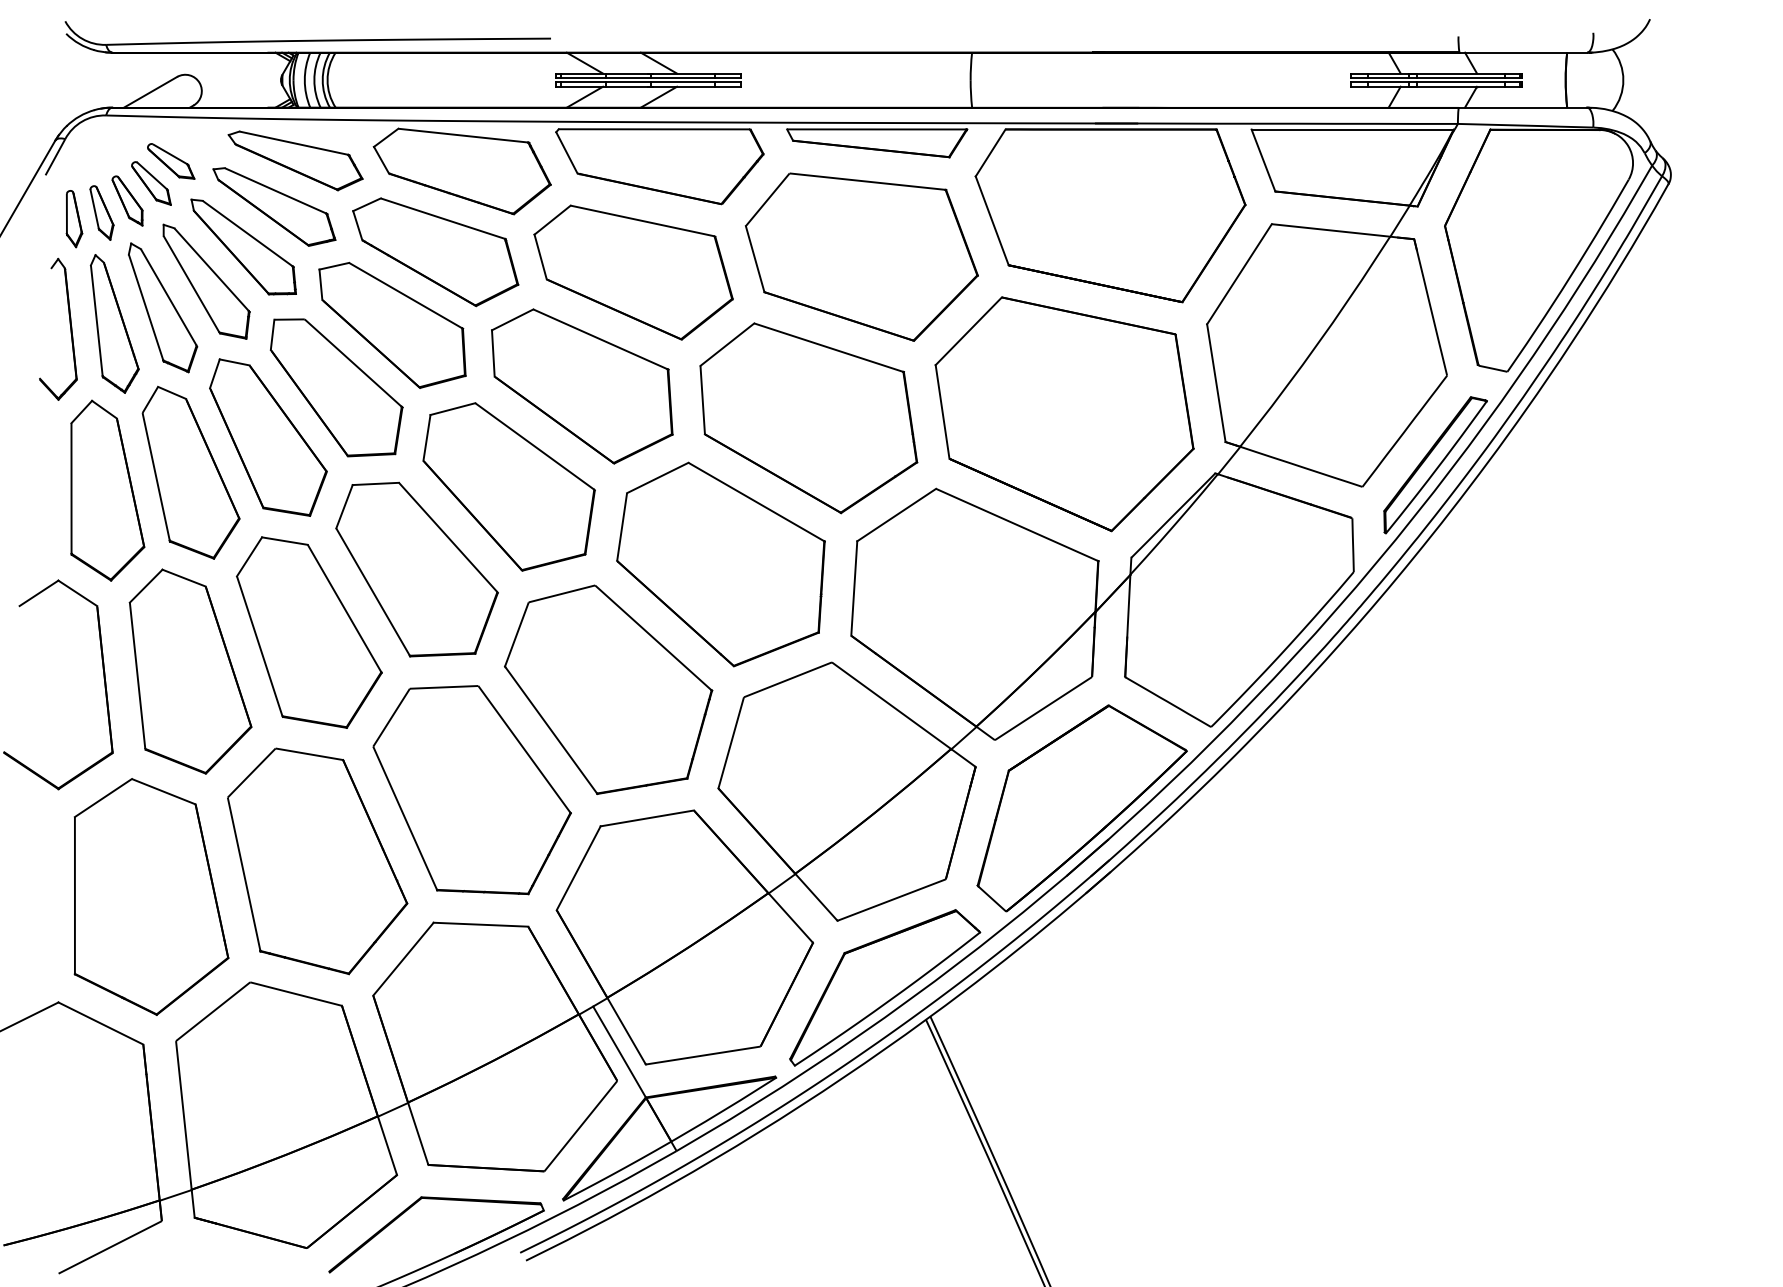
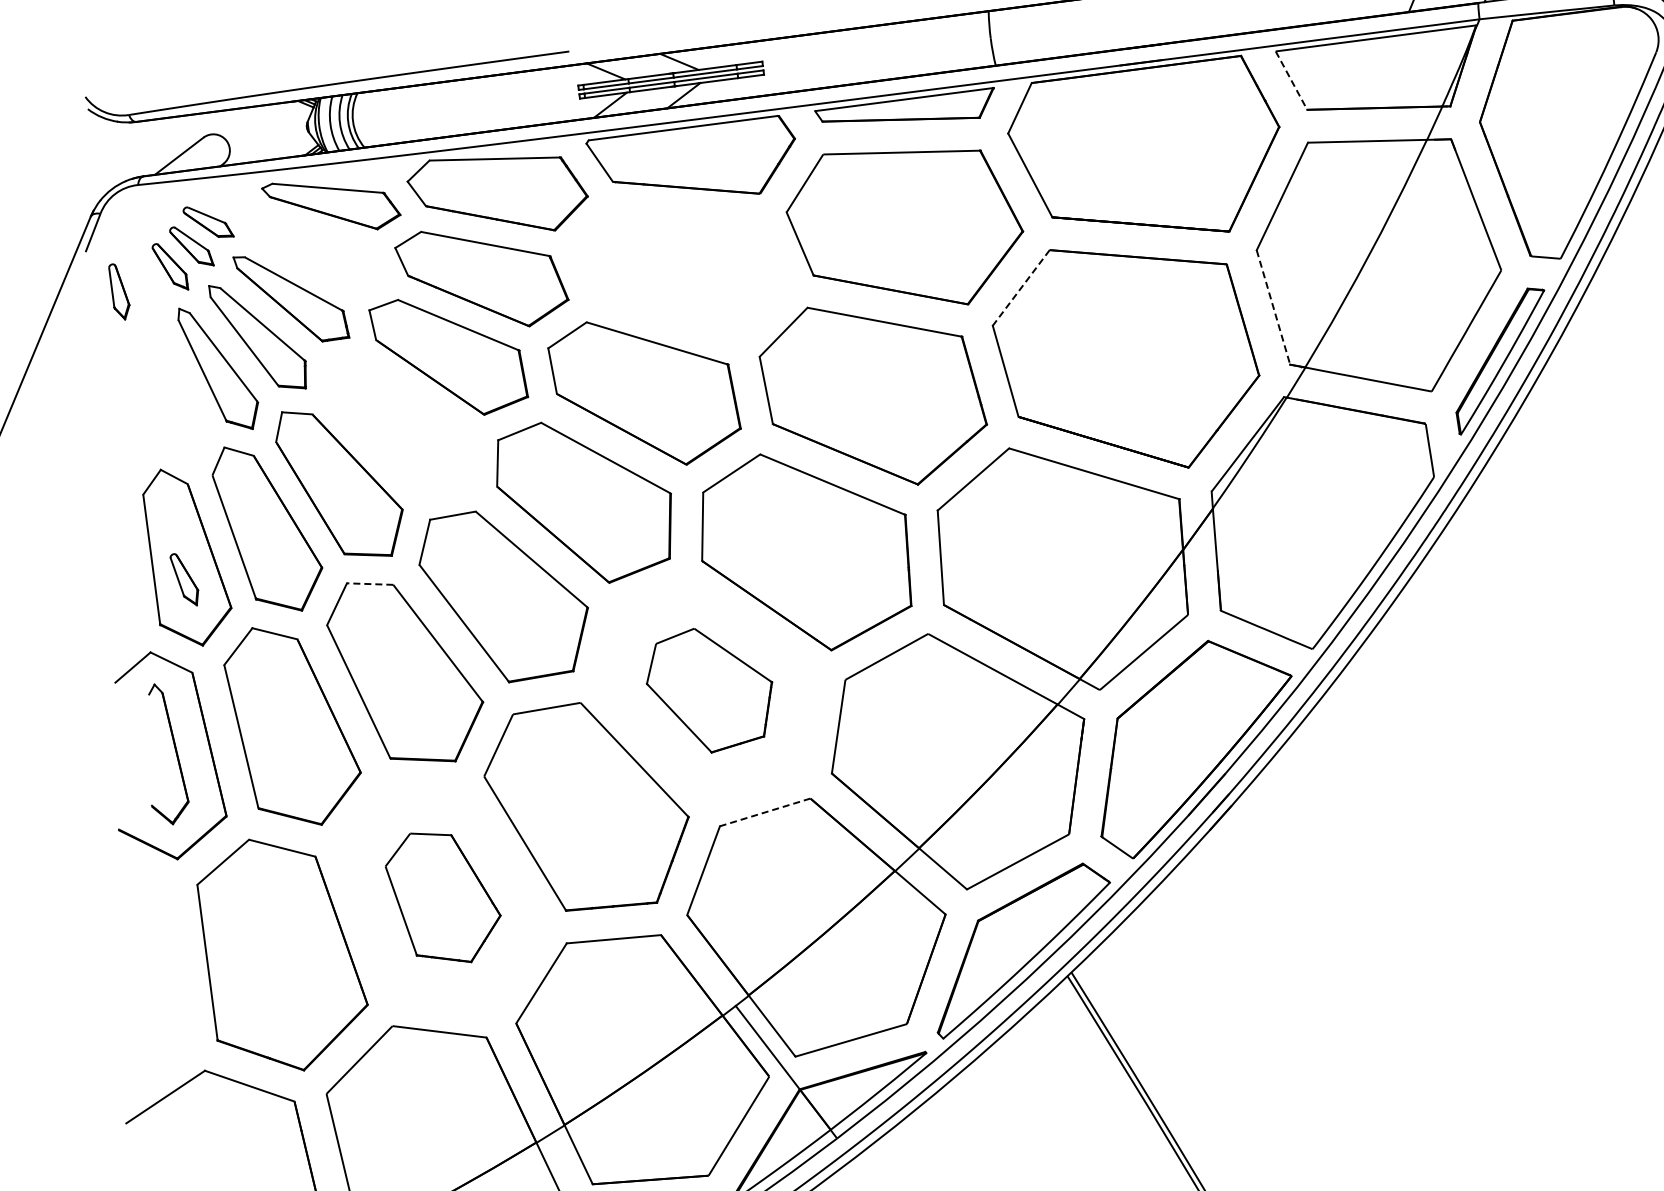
line: (1263, 160) -> (1291, 80), solid -> dashed
part: (274, 206) -> (316, 253), removed
part: (101, 212) -> (184, 579), moved
part: (633, 272) -> (681, 272), removed
part: (114, 323) -> (173, 390), removed
part: (69, 324) -> (174, 748), moved
line: (968, 331) -> (1021, 288), solid -> dashed
line: (1216, 383) -> (1273, 307), solid -> dashed
part: (336, 387) -> (401, 425), removed
line: (284, 541) -> (369, 584), solid -> dashed
part: (608, 689) -> (710, 689), size x0.6
line: (646, 818) -> (764, 812), solid -> dashed
part: (317, 861) -> (443, 897), size x0.6

